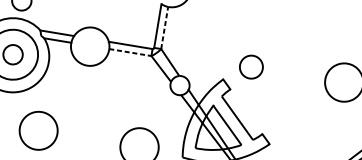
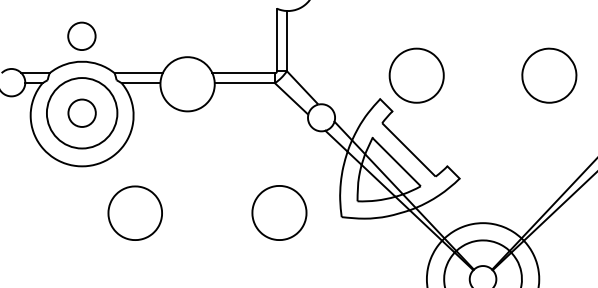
line: (164, 27) -> (286, 40), dashed -> solid
line: (130, 52) -> (245, 83), dashed -> solid
part: (251, 67) -> (416, 75), size x1.67

